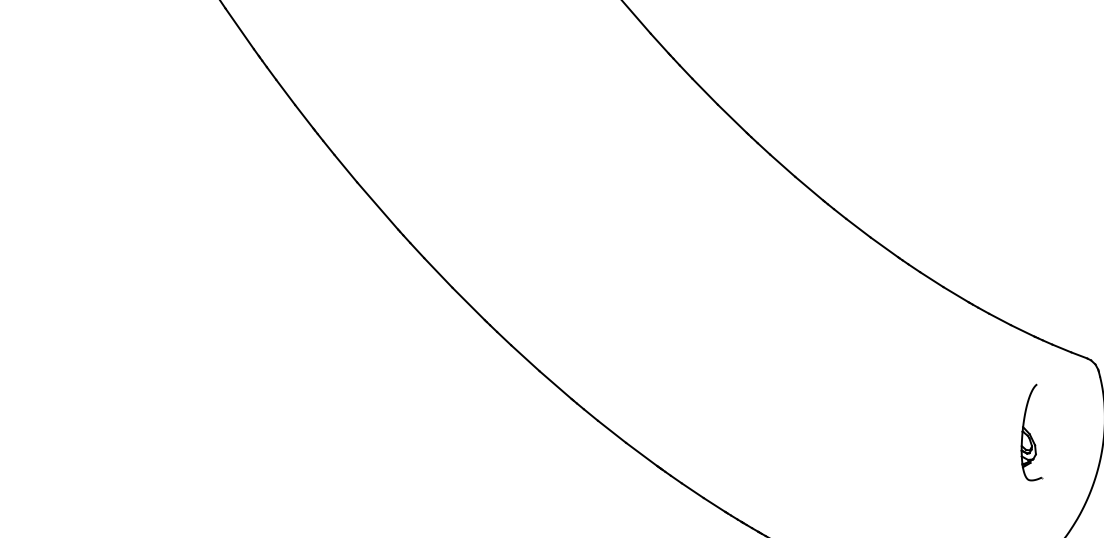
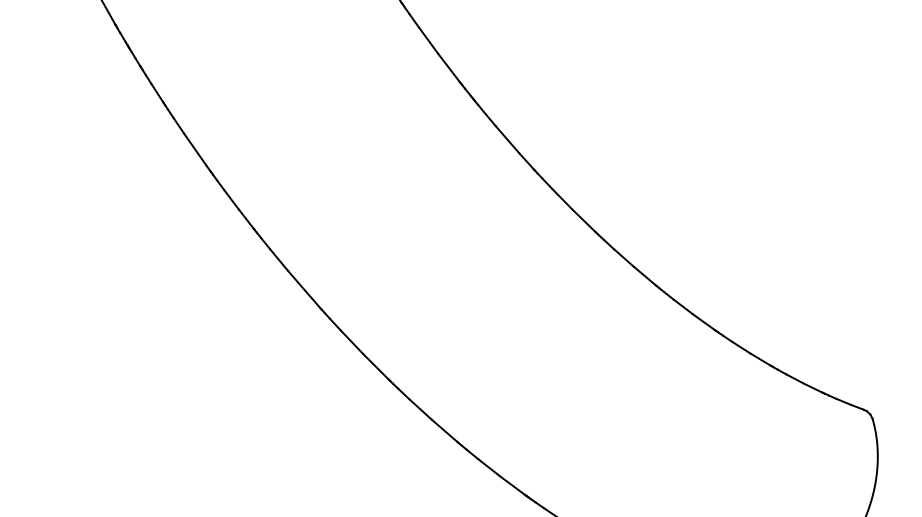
part: (1032, 431) -> (820, 467), removed

